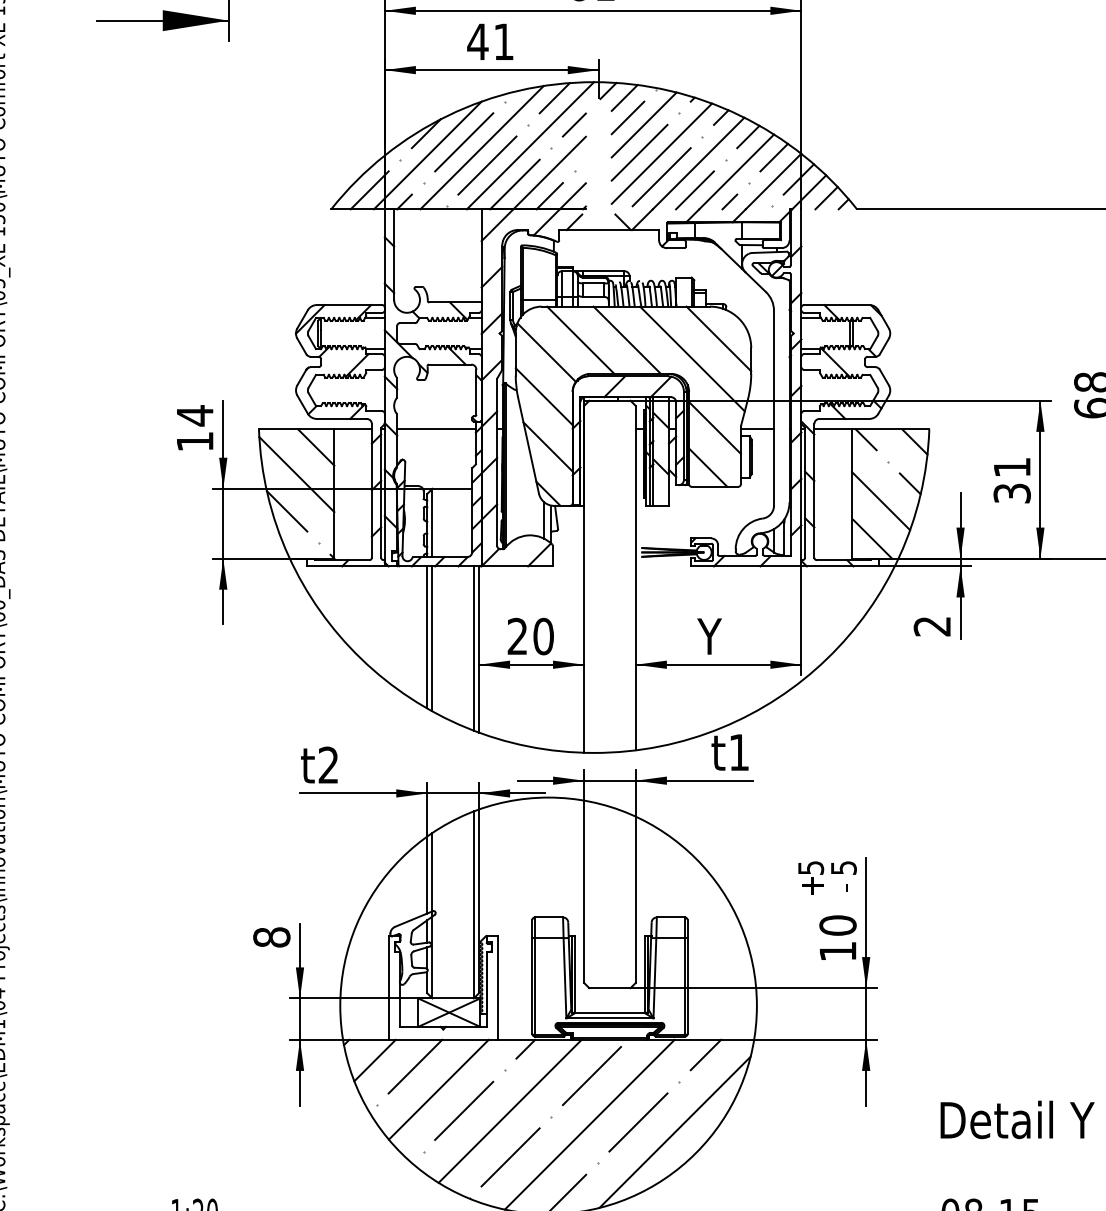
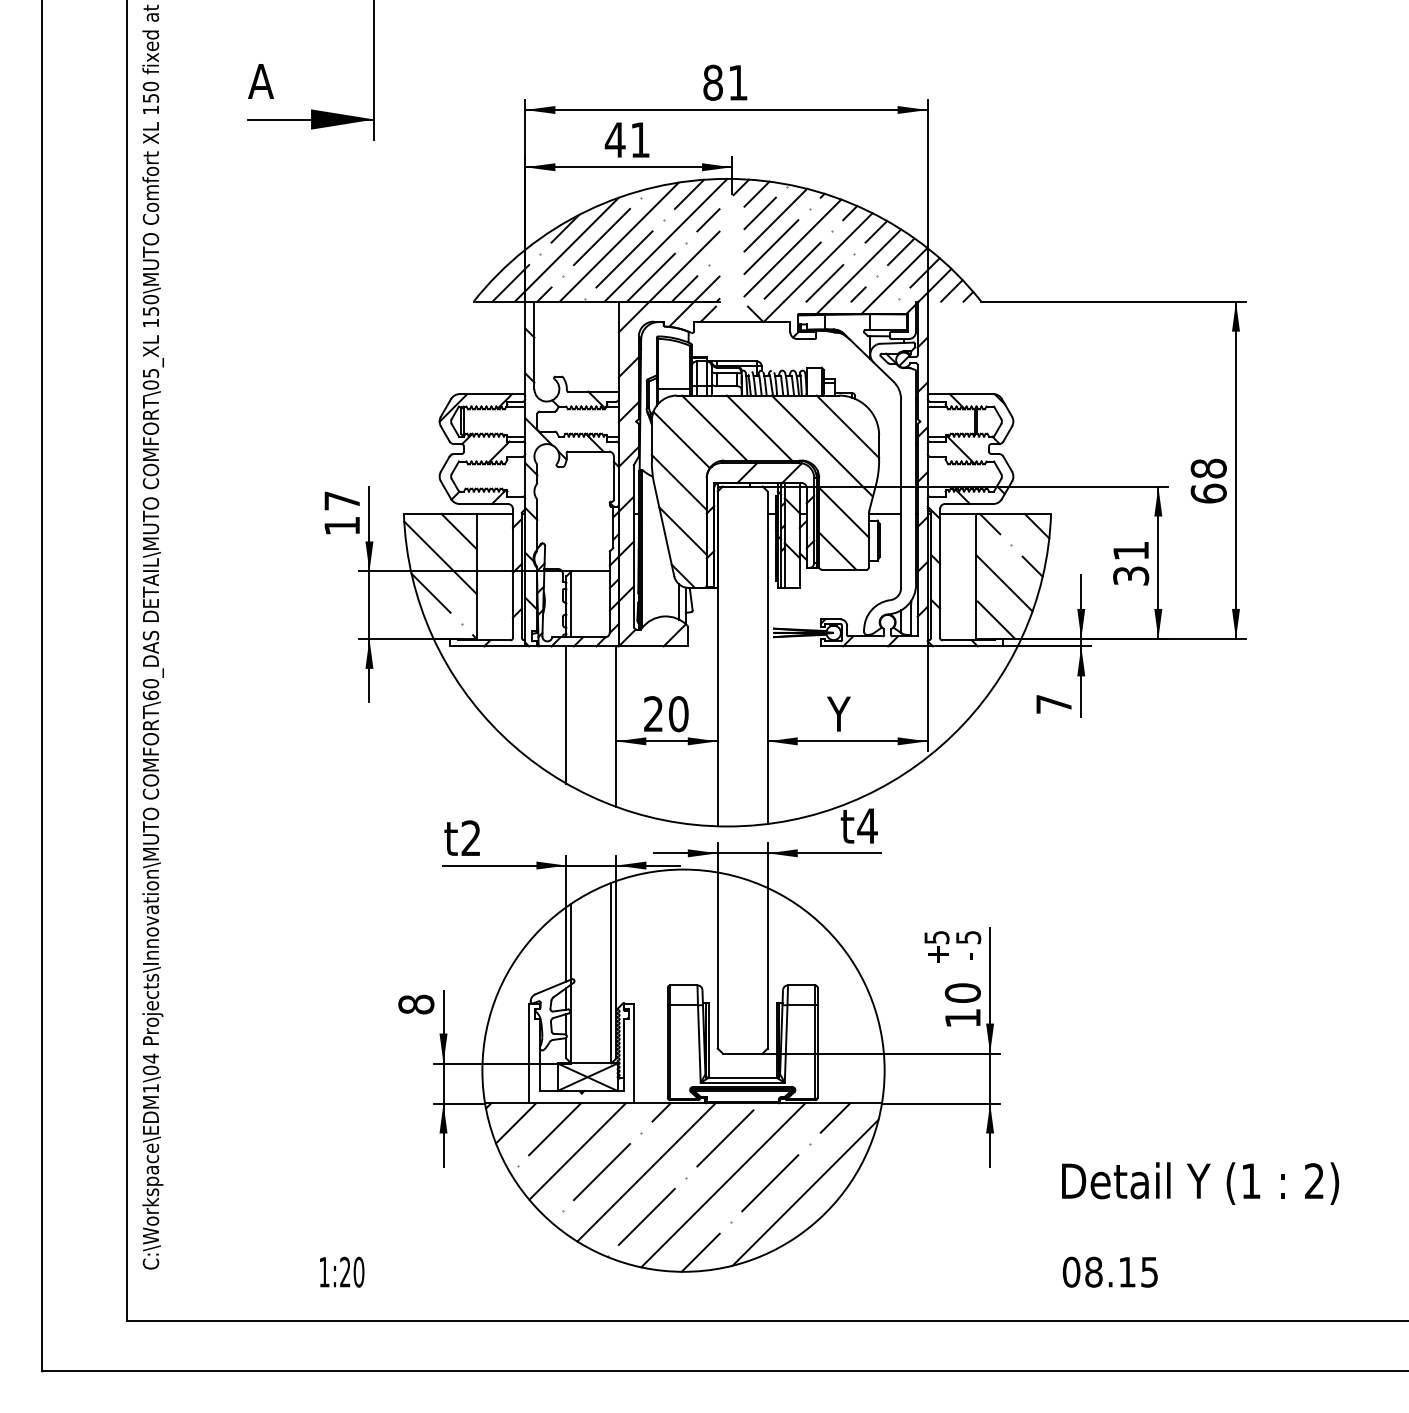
text: (194, 415) -> (341, 500), 14 -> 17
line: (436, 429) -> (575, 514), removed
text: (931, 626) -> (1053, 704), 2 -> 7
line: (432, 639) -> (571, 716), removed
line: (473, 648) -> (611, 725), removed
text: (739, 751) -> (867, 825), t1 -> t4

